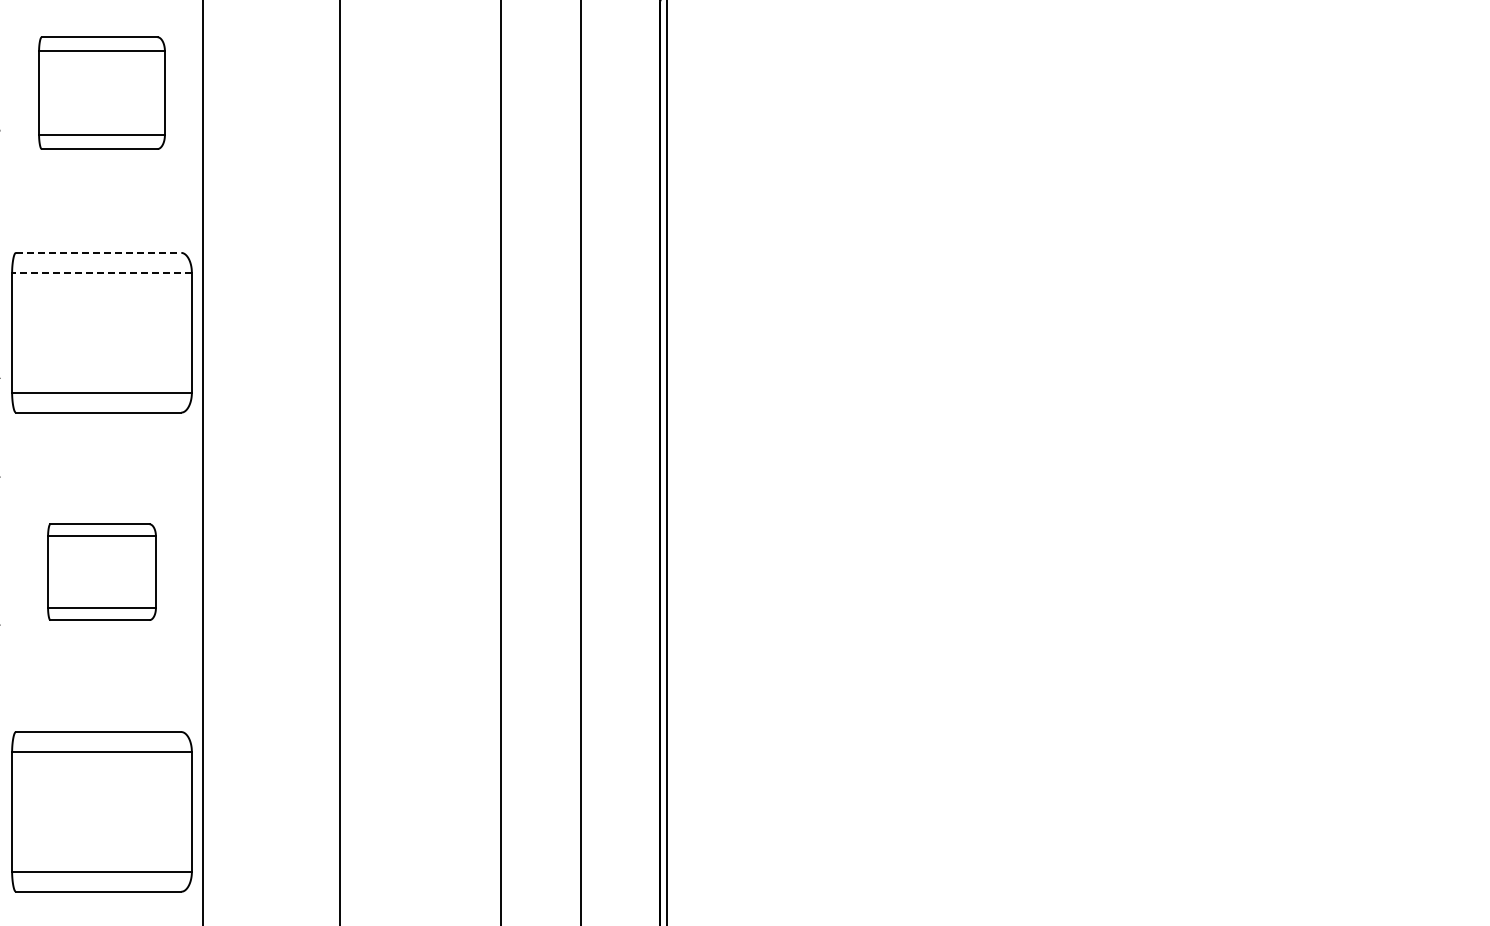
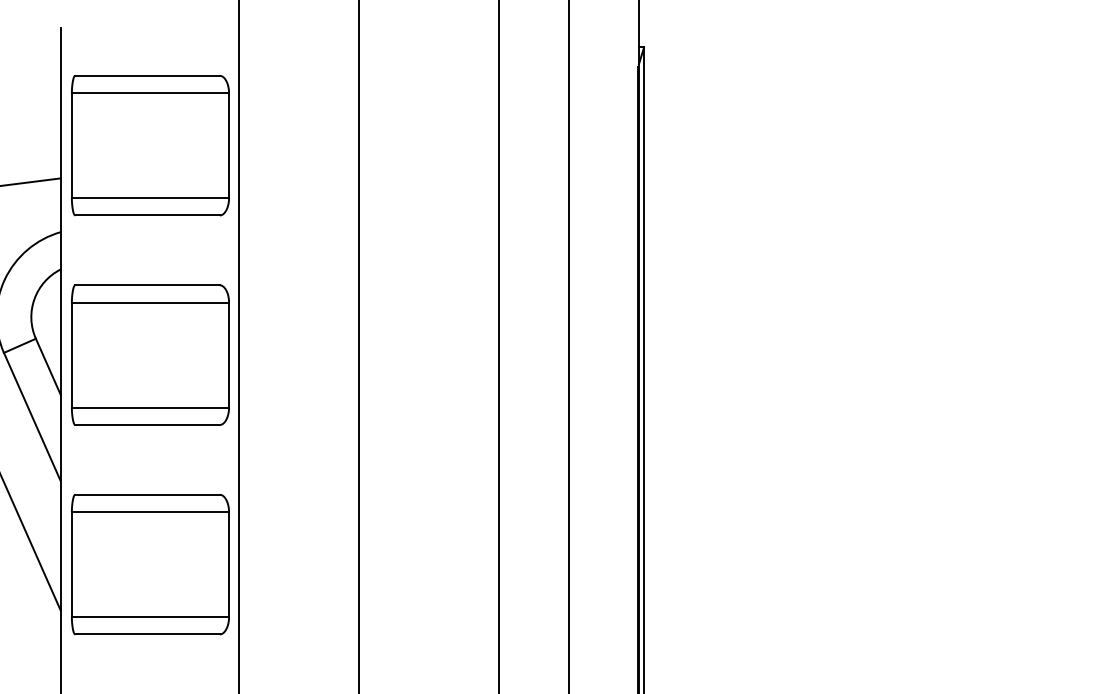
part: (101, 92) -> (150, 145), size x1.43
line: (98, 252) -> (147, 284), dashed -> solid
line: (102, 272) -> (150, 302), dashed -> solid
part: (101, 571) -> (150, 563), size x1.67

